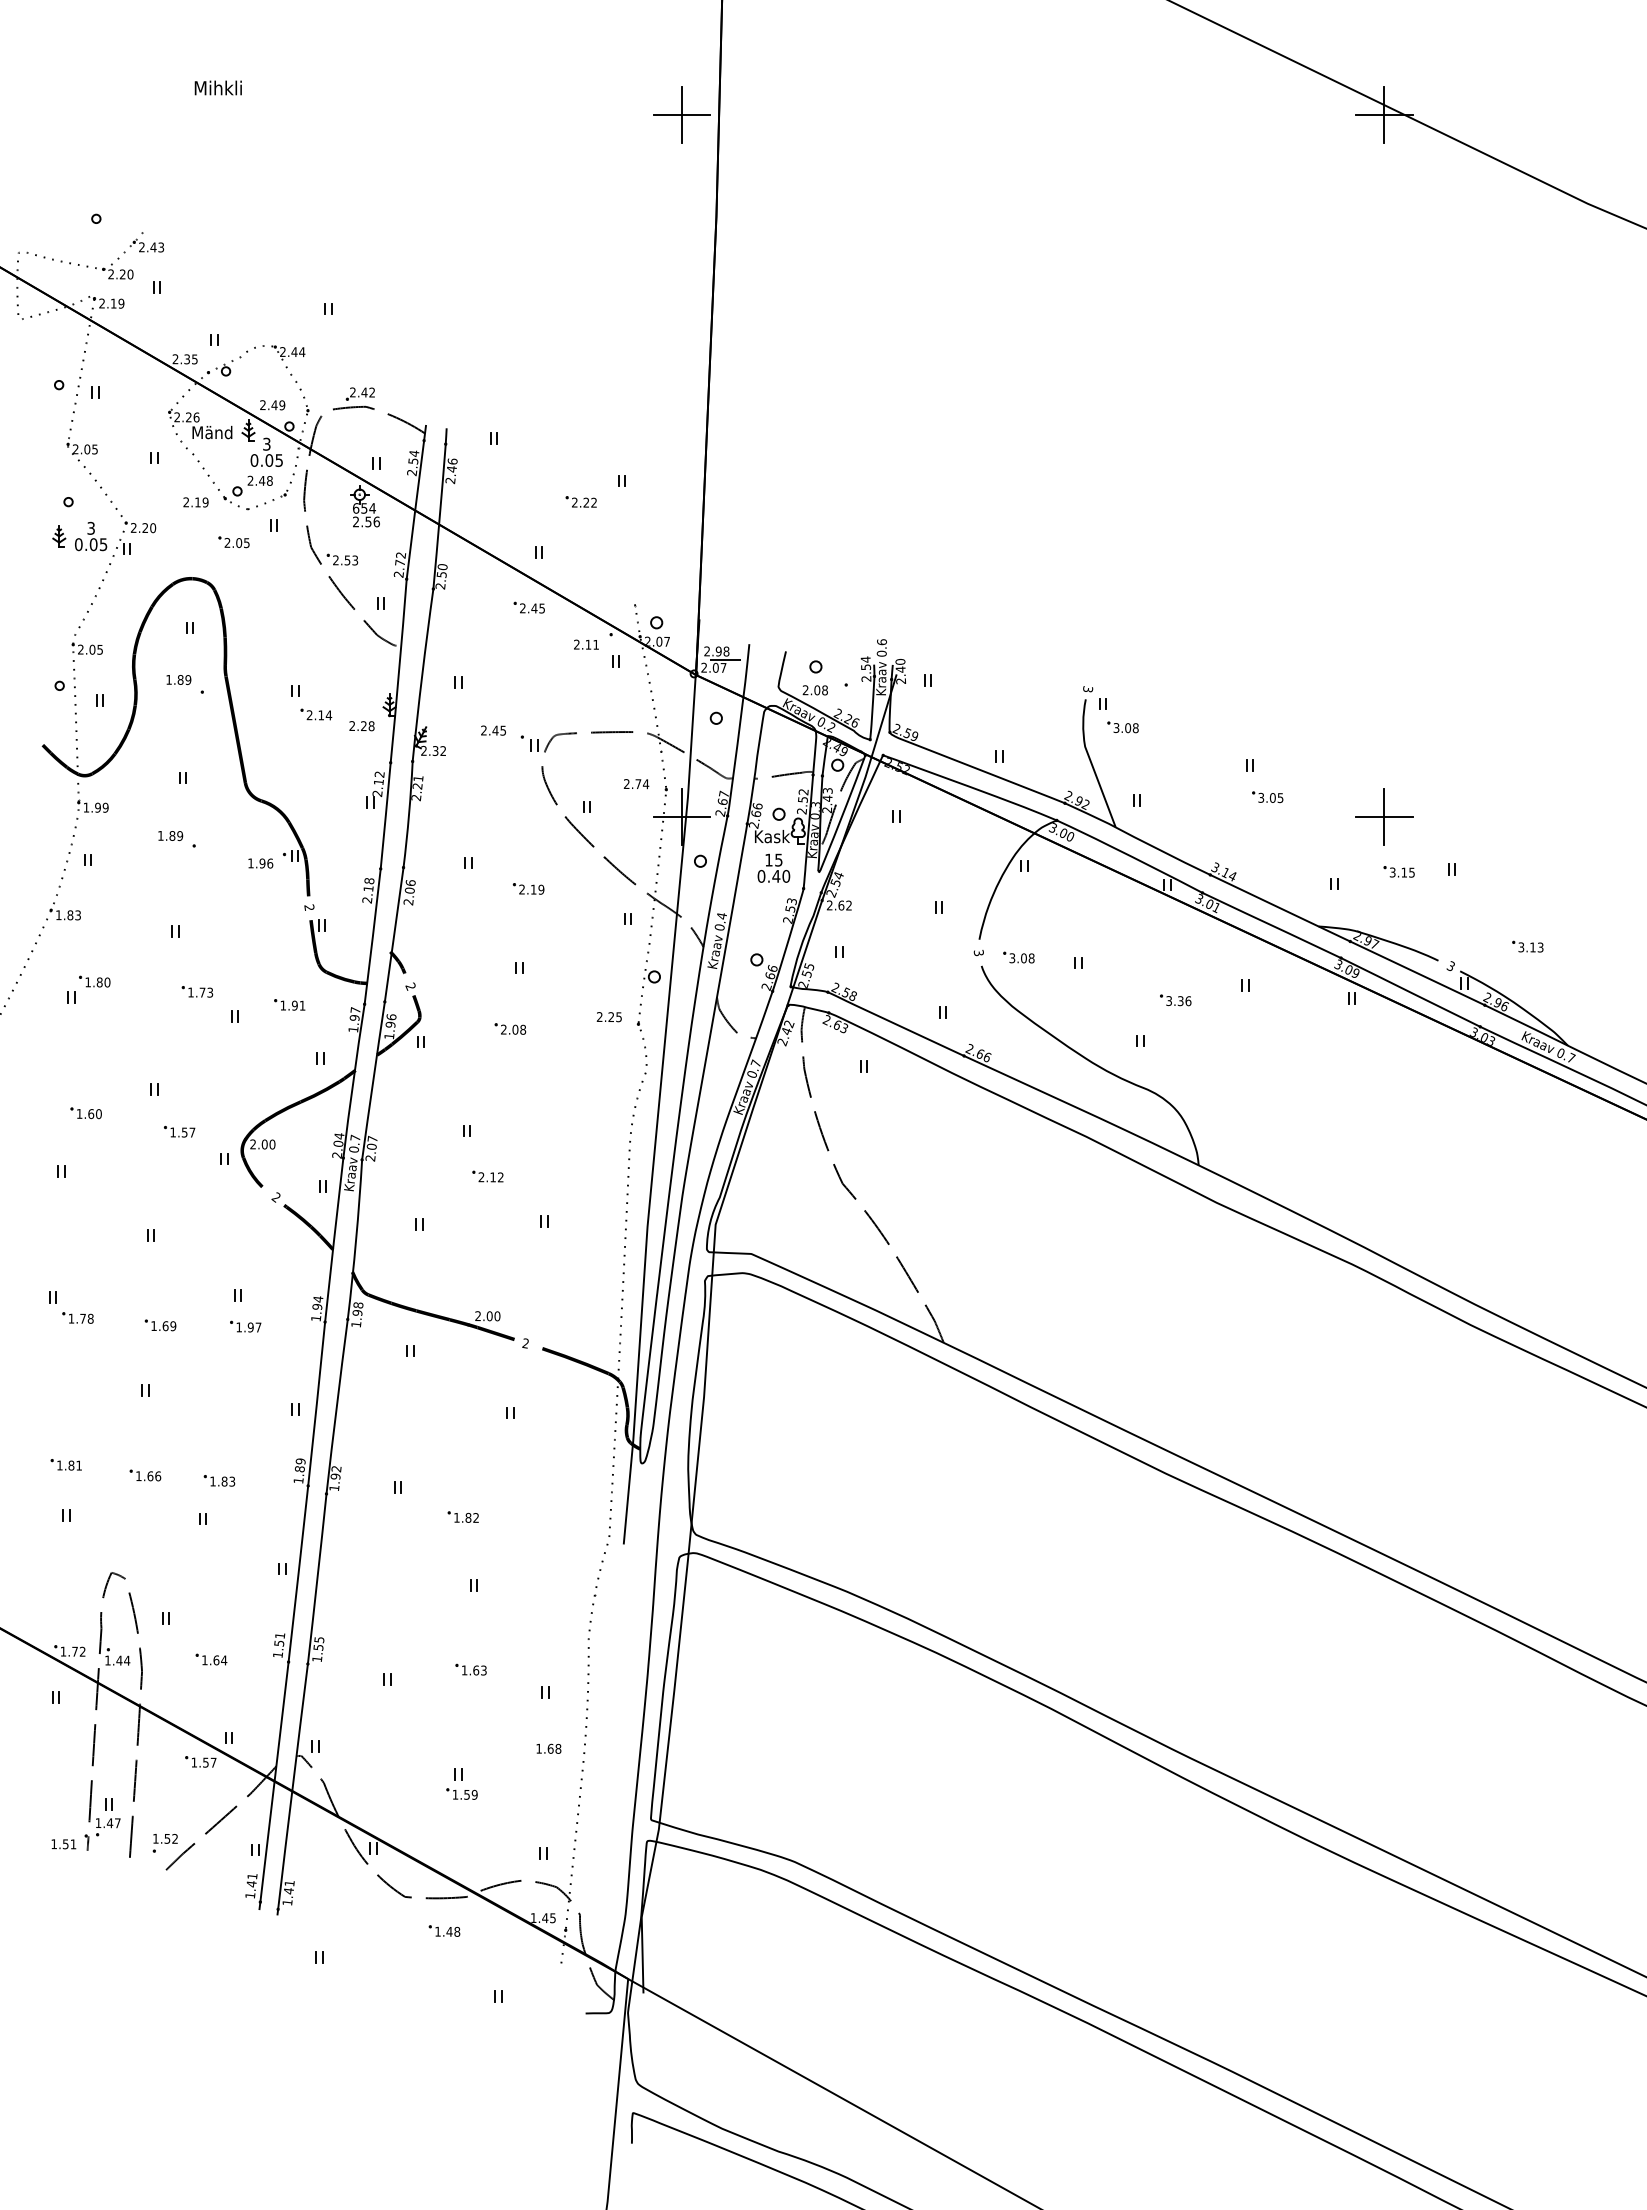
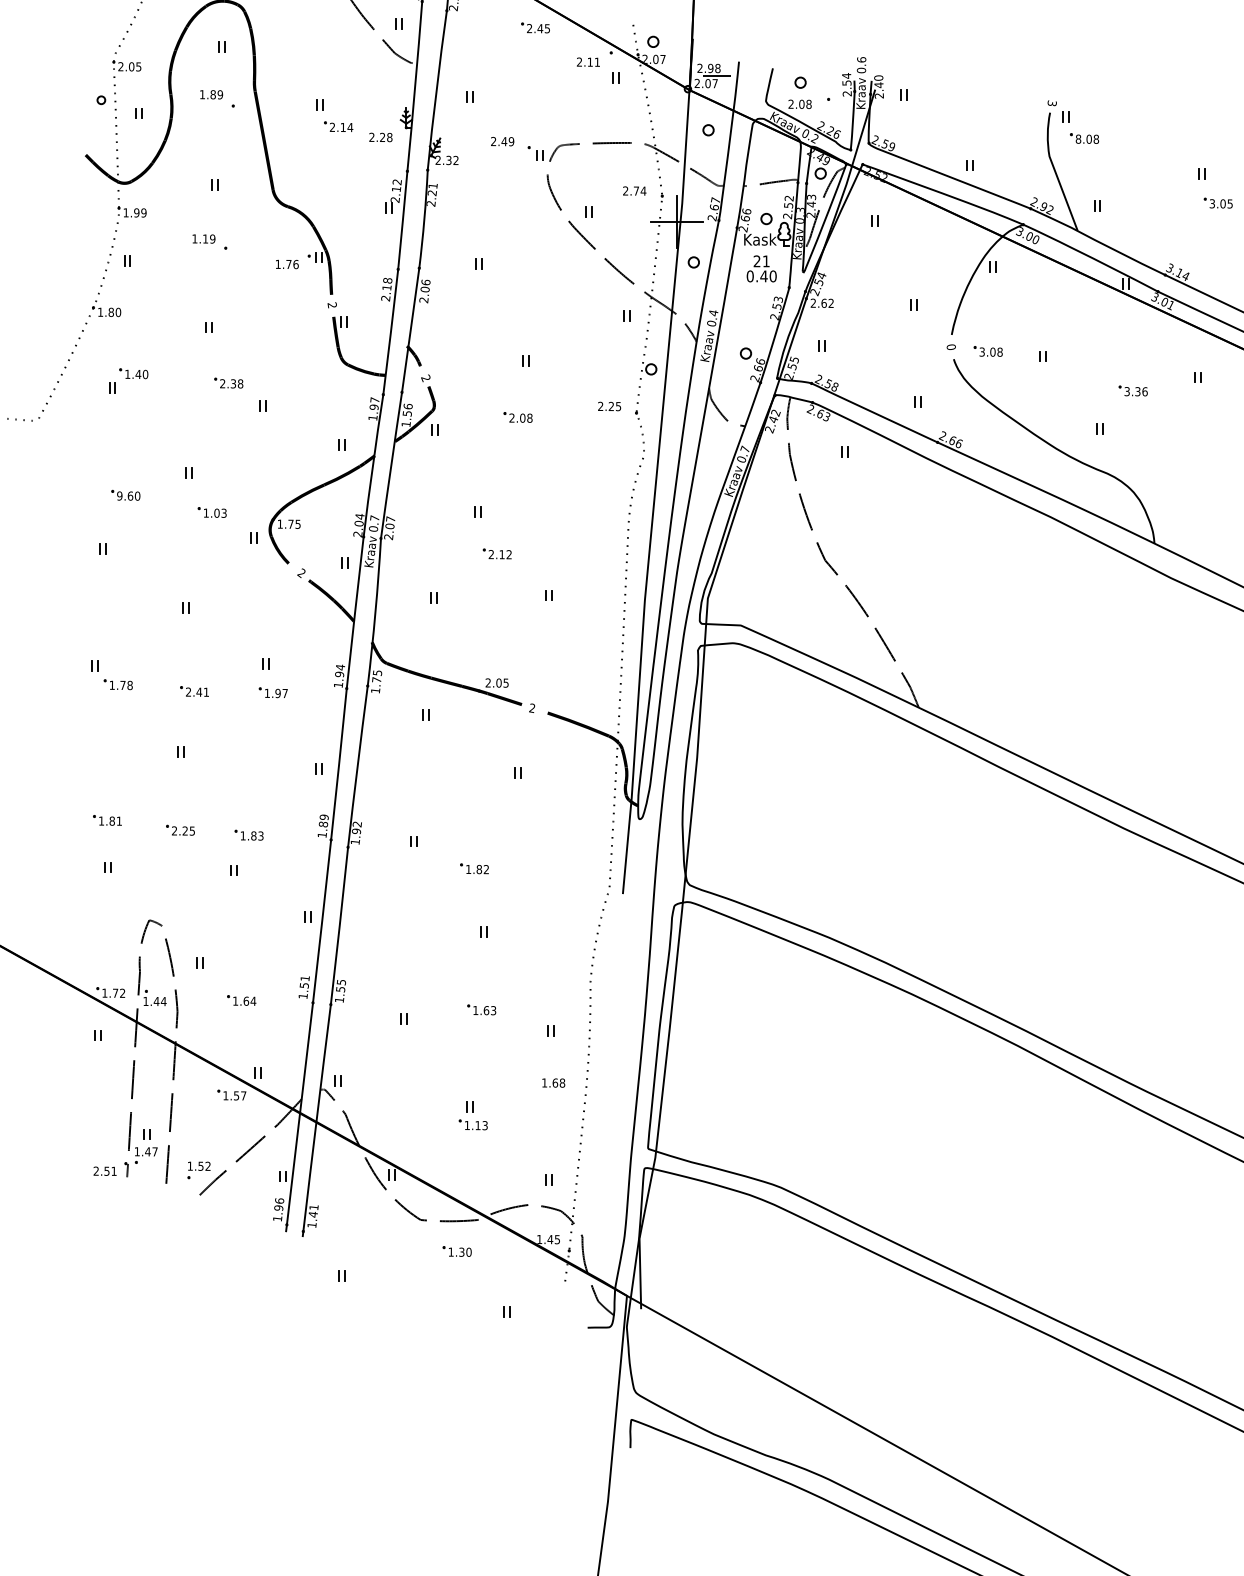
text: (1116, 727) -> (1078, 138), 3.08 -> 8.08
text: (503, 730) -> (511, 141), 2.45 -> 2.49
text: (172, 835) -> (205, 238), 1.89 -> 1.19
text: (773, 859) -> (761, 260), 15 -> 21
text: (262, 863) -> (288, 264), 1.96 -> 1.76
part: (528, 888) -> (534, 287), removed
text: (78, 915) -> (118, 312), 1.83 -> 1.80
text: (978, 952) -> (950, 346), 3 -> 0
text: (99, 982) -> (138, 374), 1.80 -> 1.40
text: (200, 992) -> (231, 383), 1.73 -> 2.38
part: (289, 1004) -> (313, 394), removed
text: (390, 1024) -> (407, 413), 1.96 -> 1.56
text: (79, 1113) -> (119, 495), 1.60 -> 9.60
text: (188, 1132) -> (220, 513), 1.57 -> 1.03
text: (262, 1144) -> (288, 524), 2.00 -> 1.75
text: (357, 1308) -> (376, 675), 1.98 -> 1.75
text: (497, 1316) -> (506, 683), 2.00 -> 2.05
text: (163, 1326) -> (197, 692), 1.69 -> 2.41
text: (148, 1476) -> (183, 831), 1.66 -> 2.25
text: (470, 1794) -> (481, 1125), 1.59 -> 1.13
text: (53, 1843) -> (95, 1170), 1.51 -> 2.51
text: (251, 1880) -> (278, 1204), 1.41 -> 1.96
text: (453, 1931) -> (465, 1251), 1.48 -> 1.30

